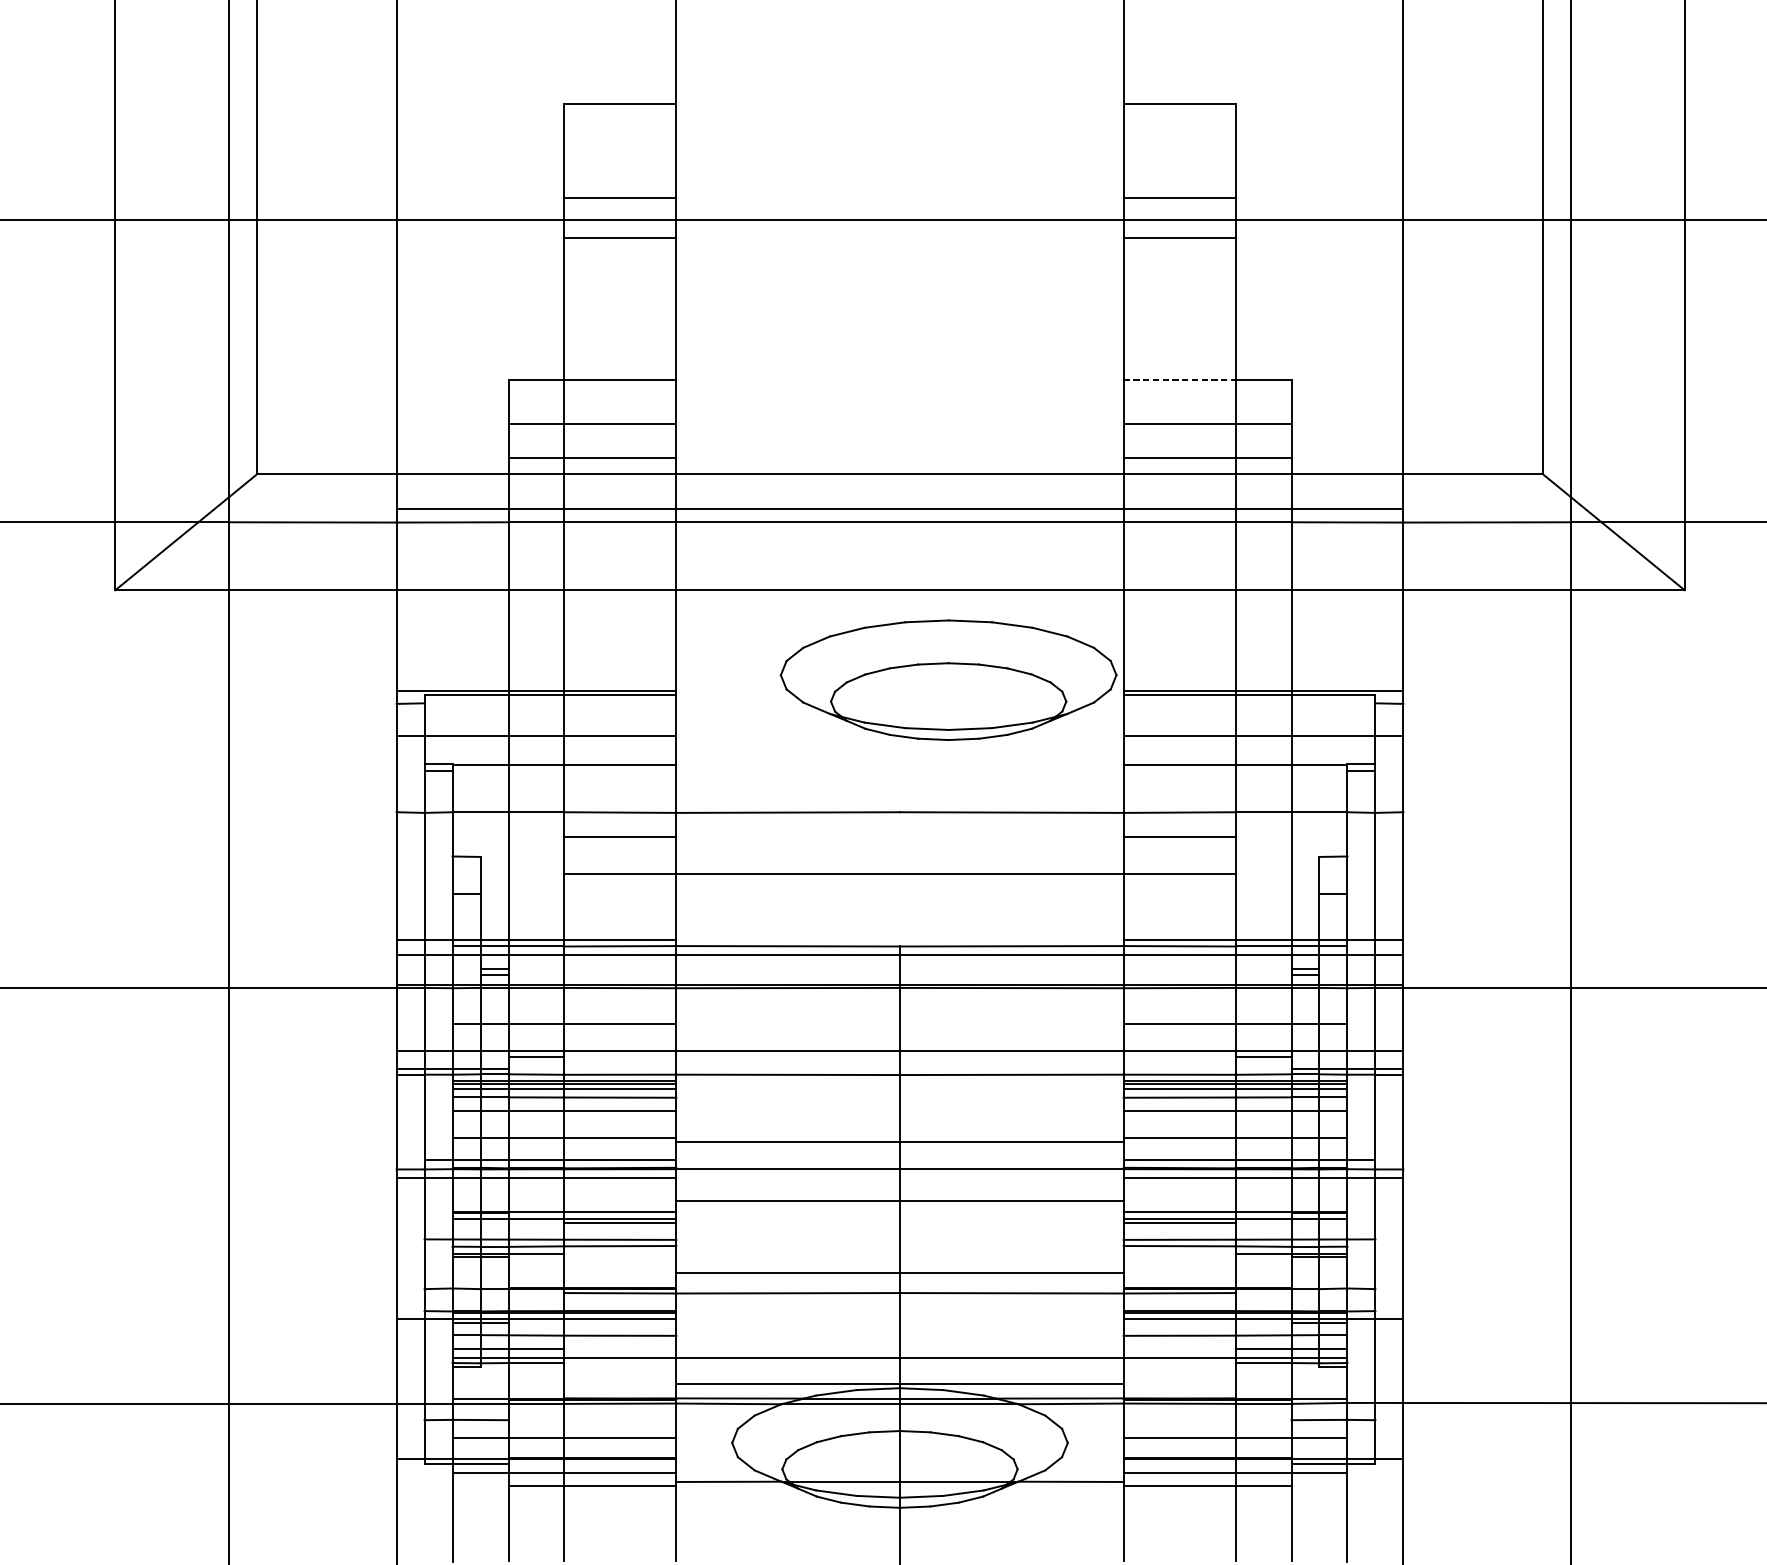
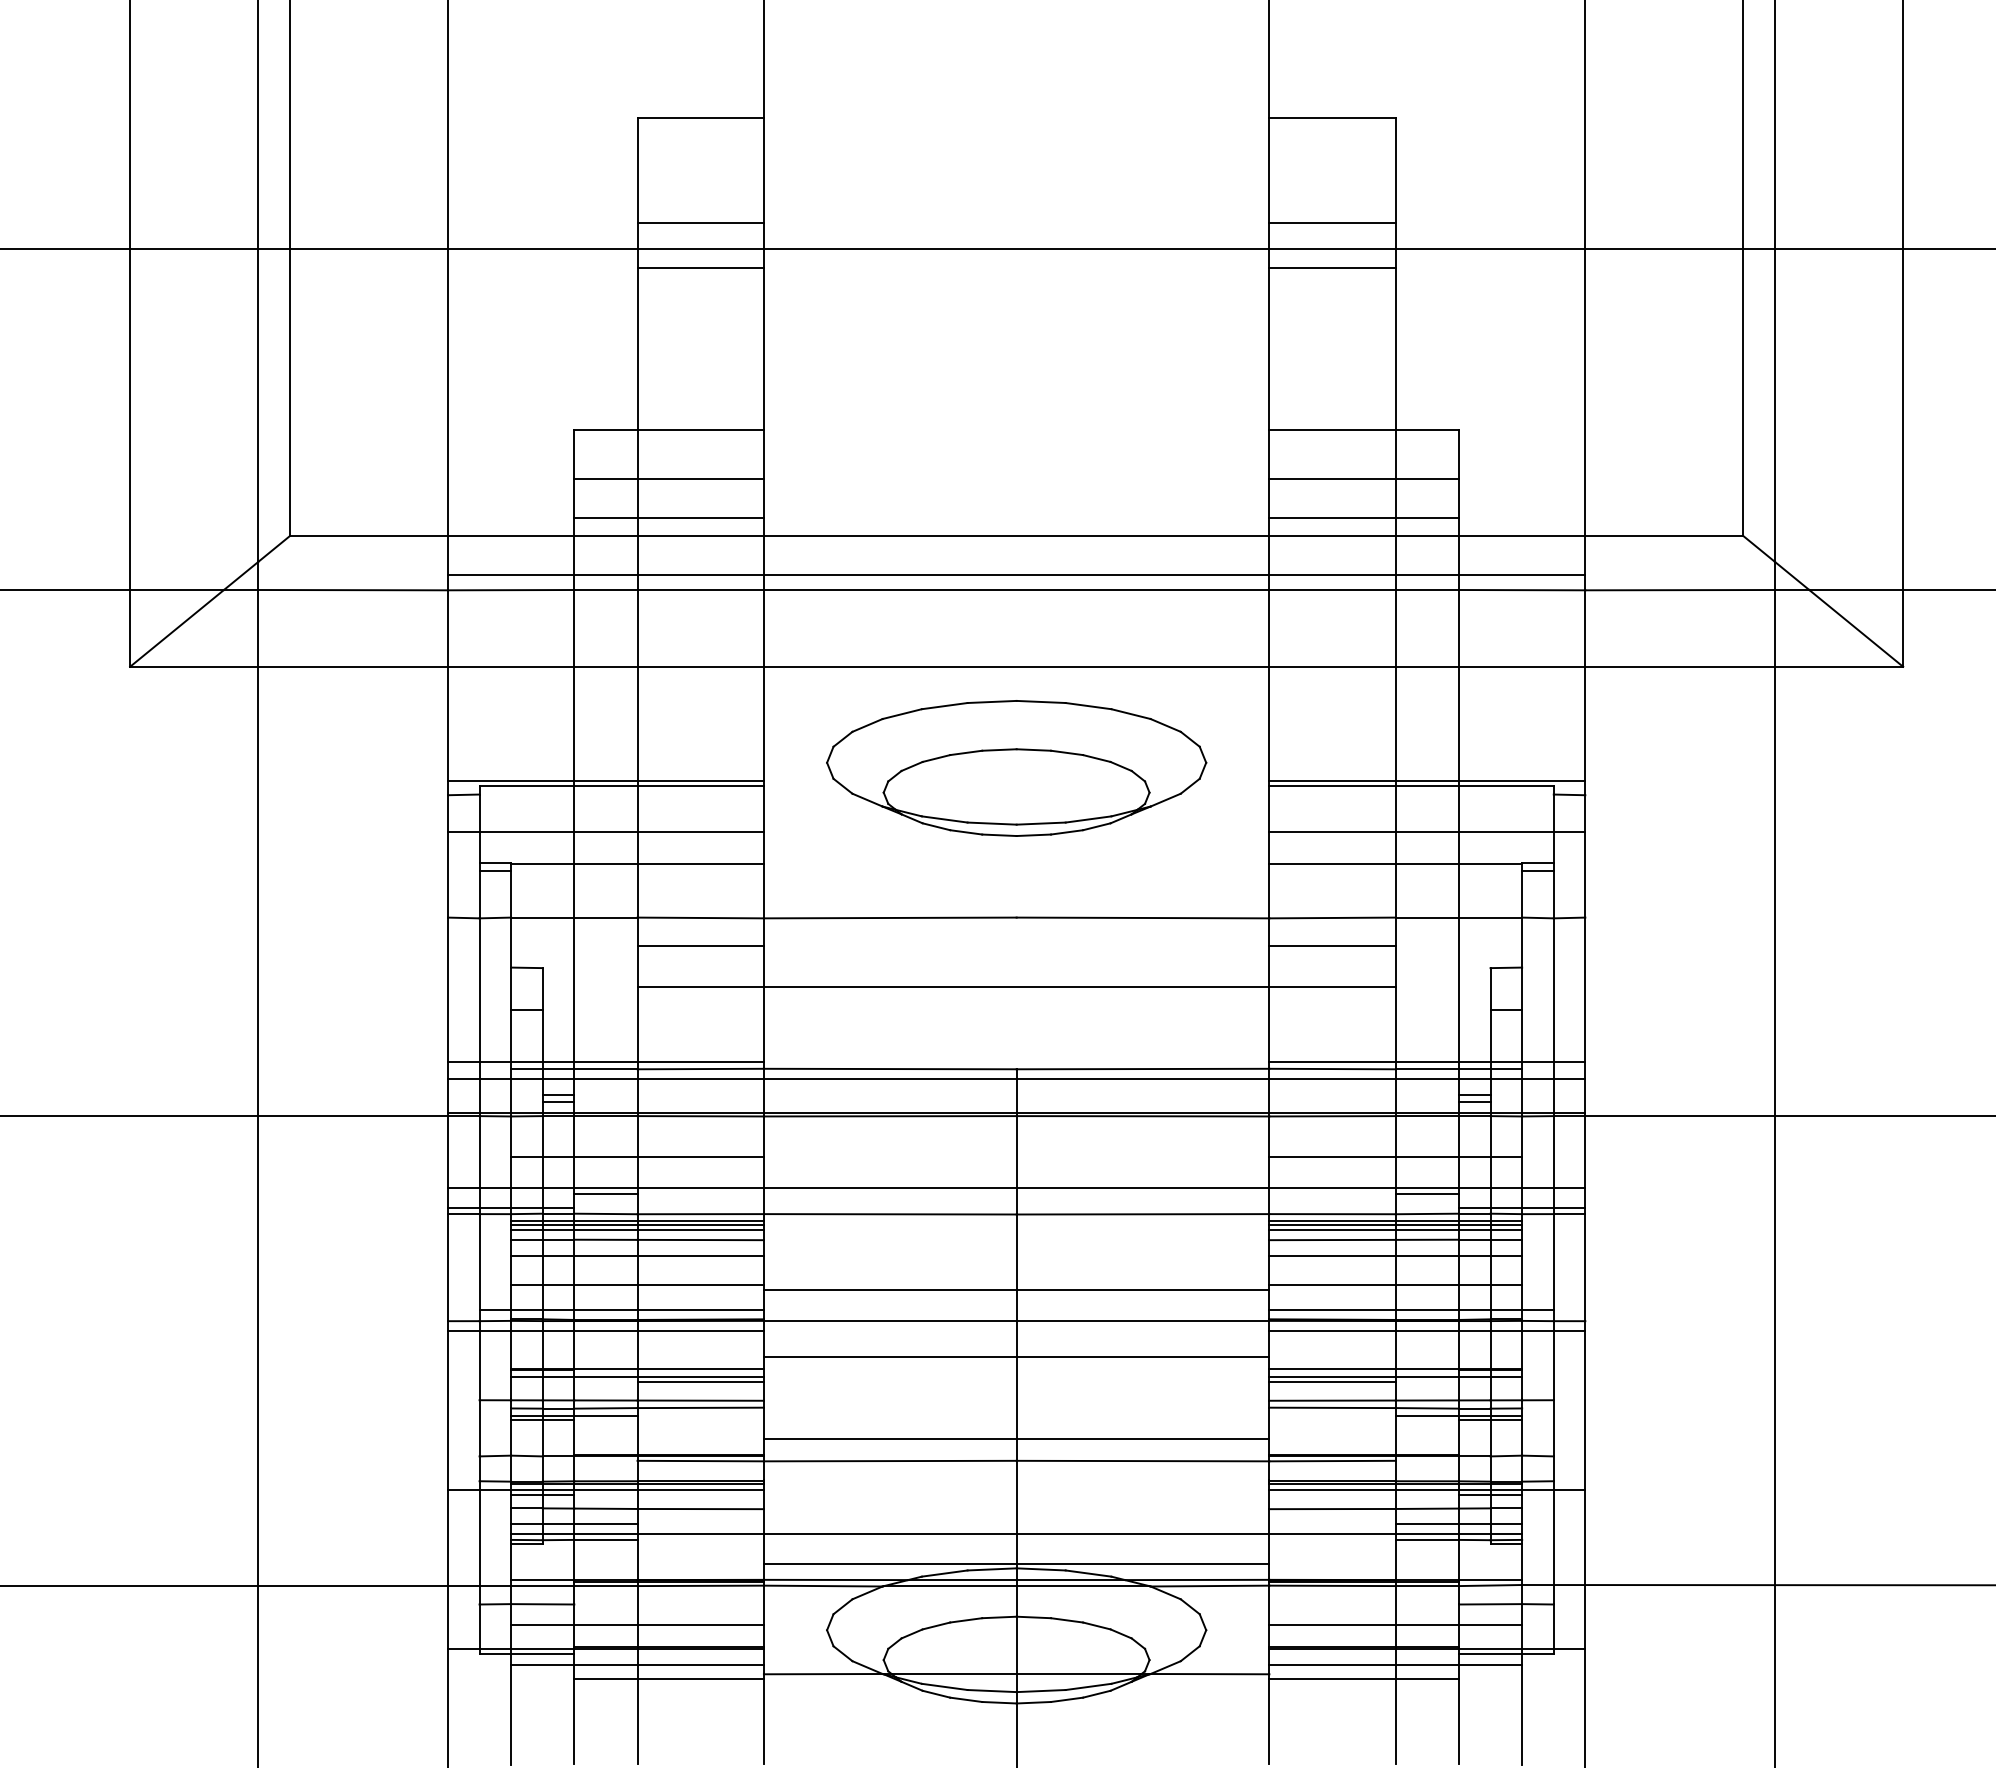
line: (1180, 380) -> (1333, 429), dashed -> solid
part: (948, 680) -> (1016, 768), moved

